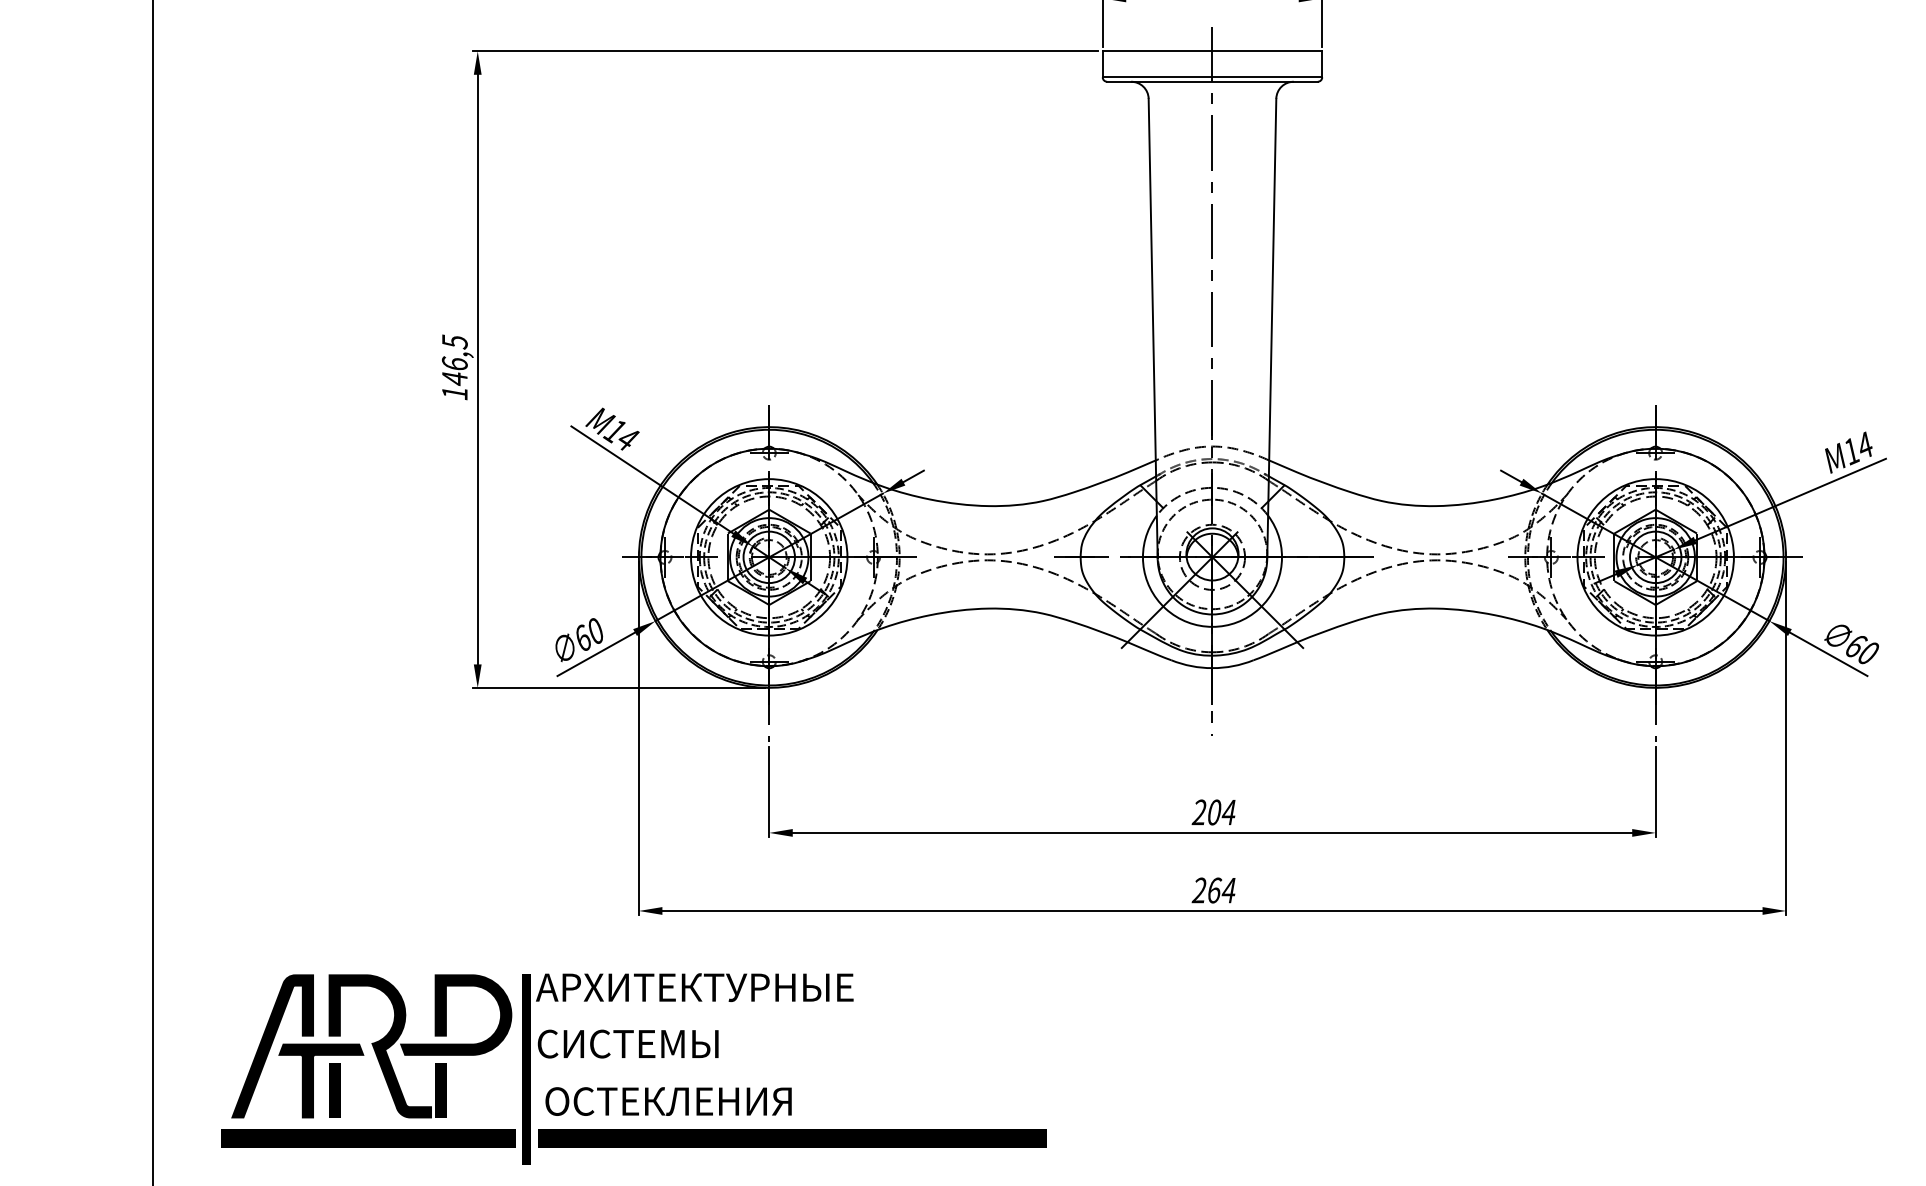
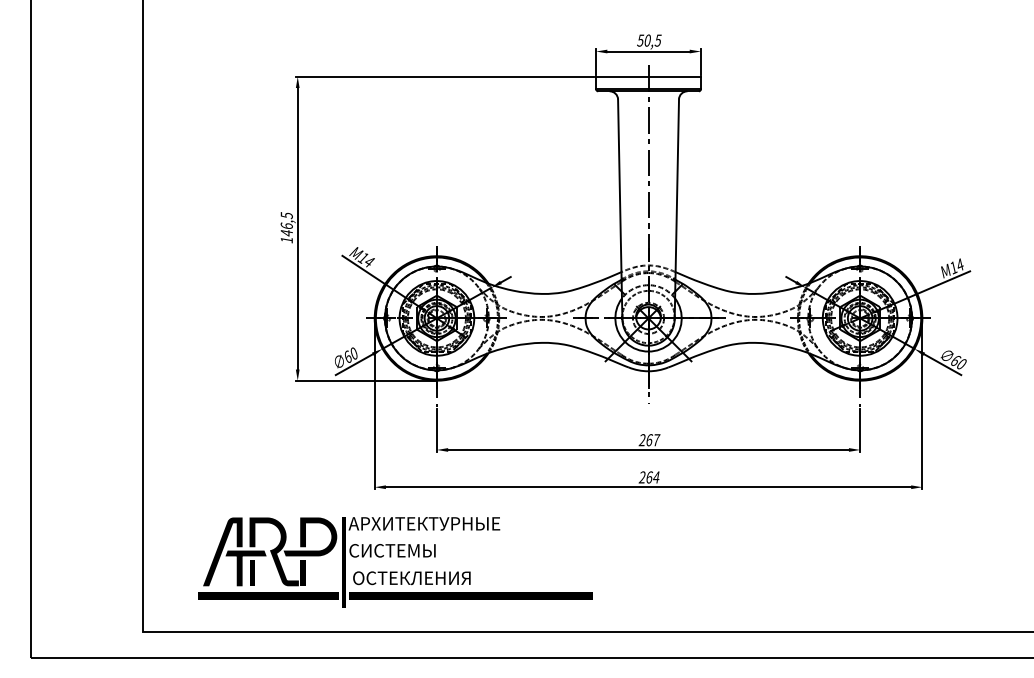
text: (1222, 813) -> (653, 440), 204 -> 267
text: (634, 1068) -> (395, 562), moved

